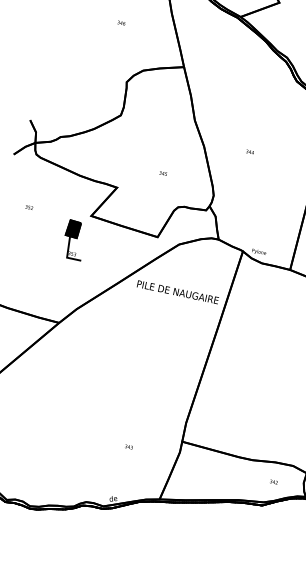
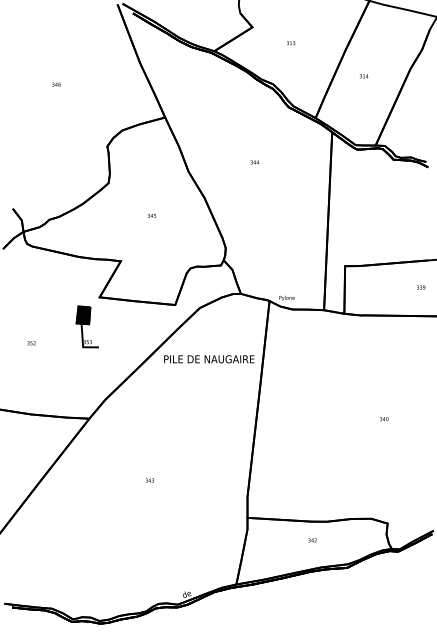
text: (121, 23) -> (56, 84), moved
text: (249, 152) -> (254, 162), moved
text: (162, 173) -> (151, 215), moved
text: (29, 207) -> (31, 343), moved
text: (128, 446) -> (149, 480), moved
text: (273, 482) -> (312, 540), moved

